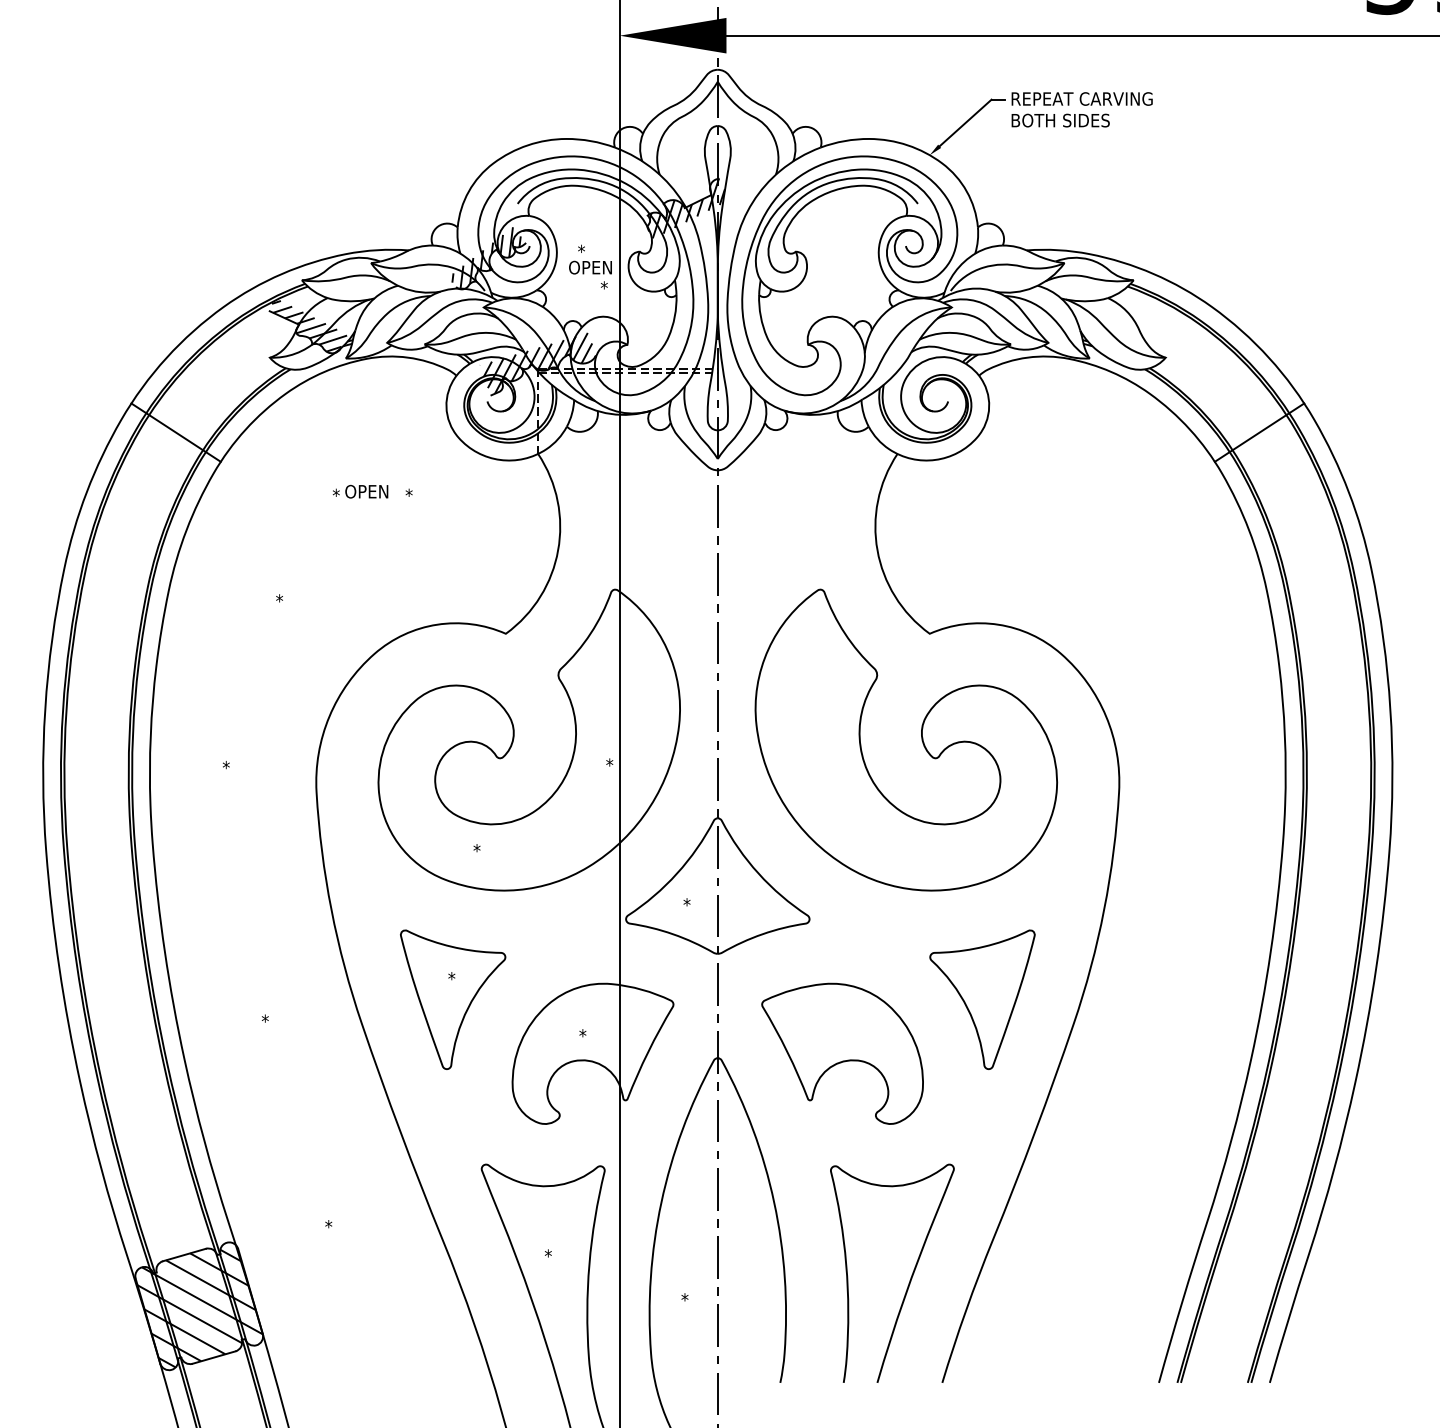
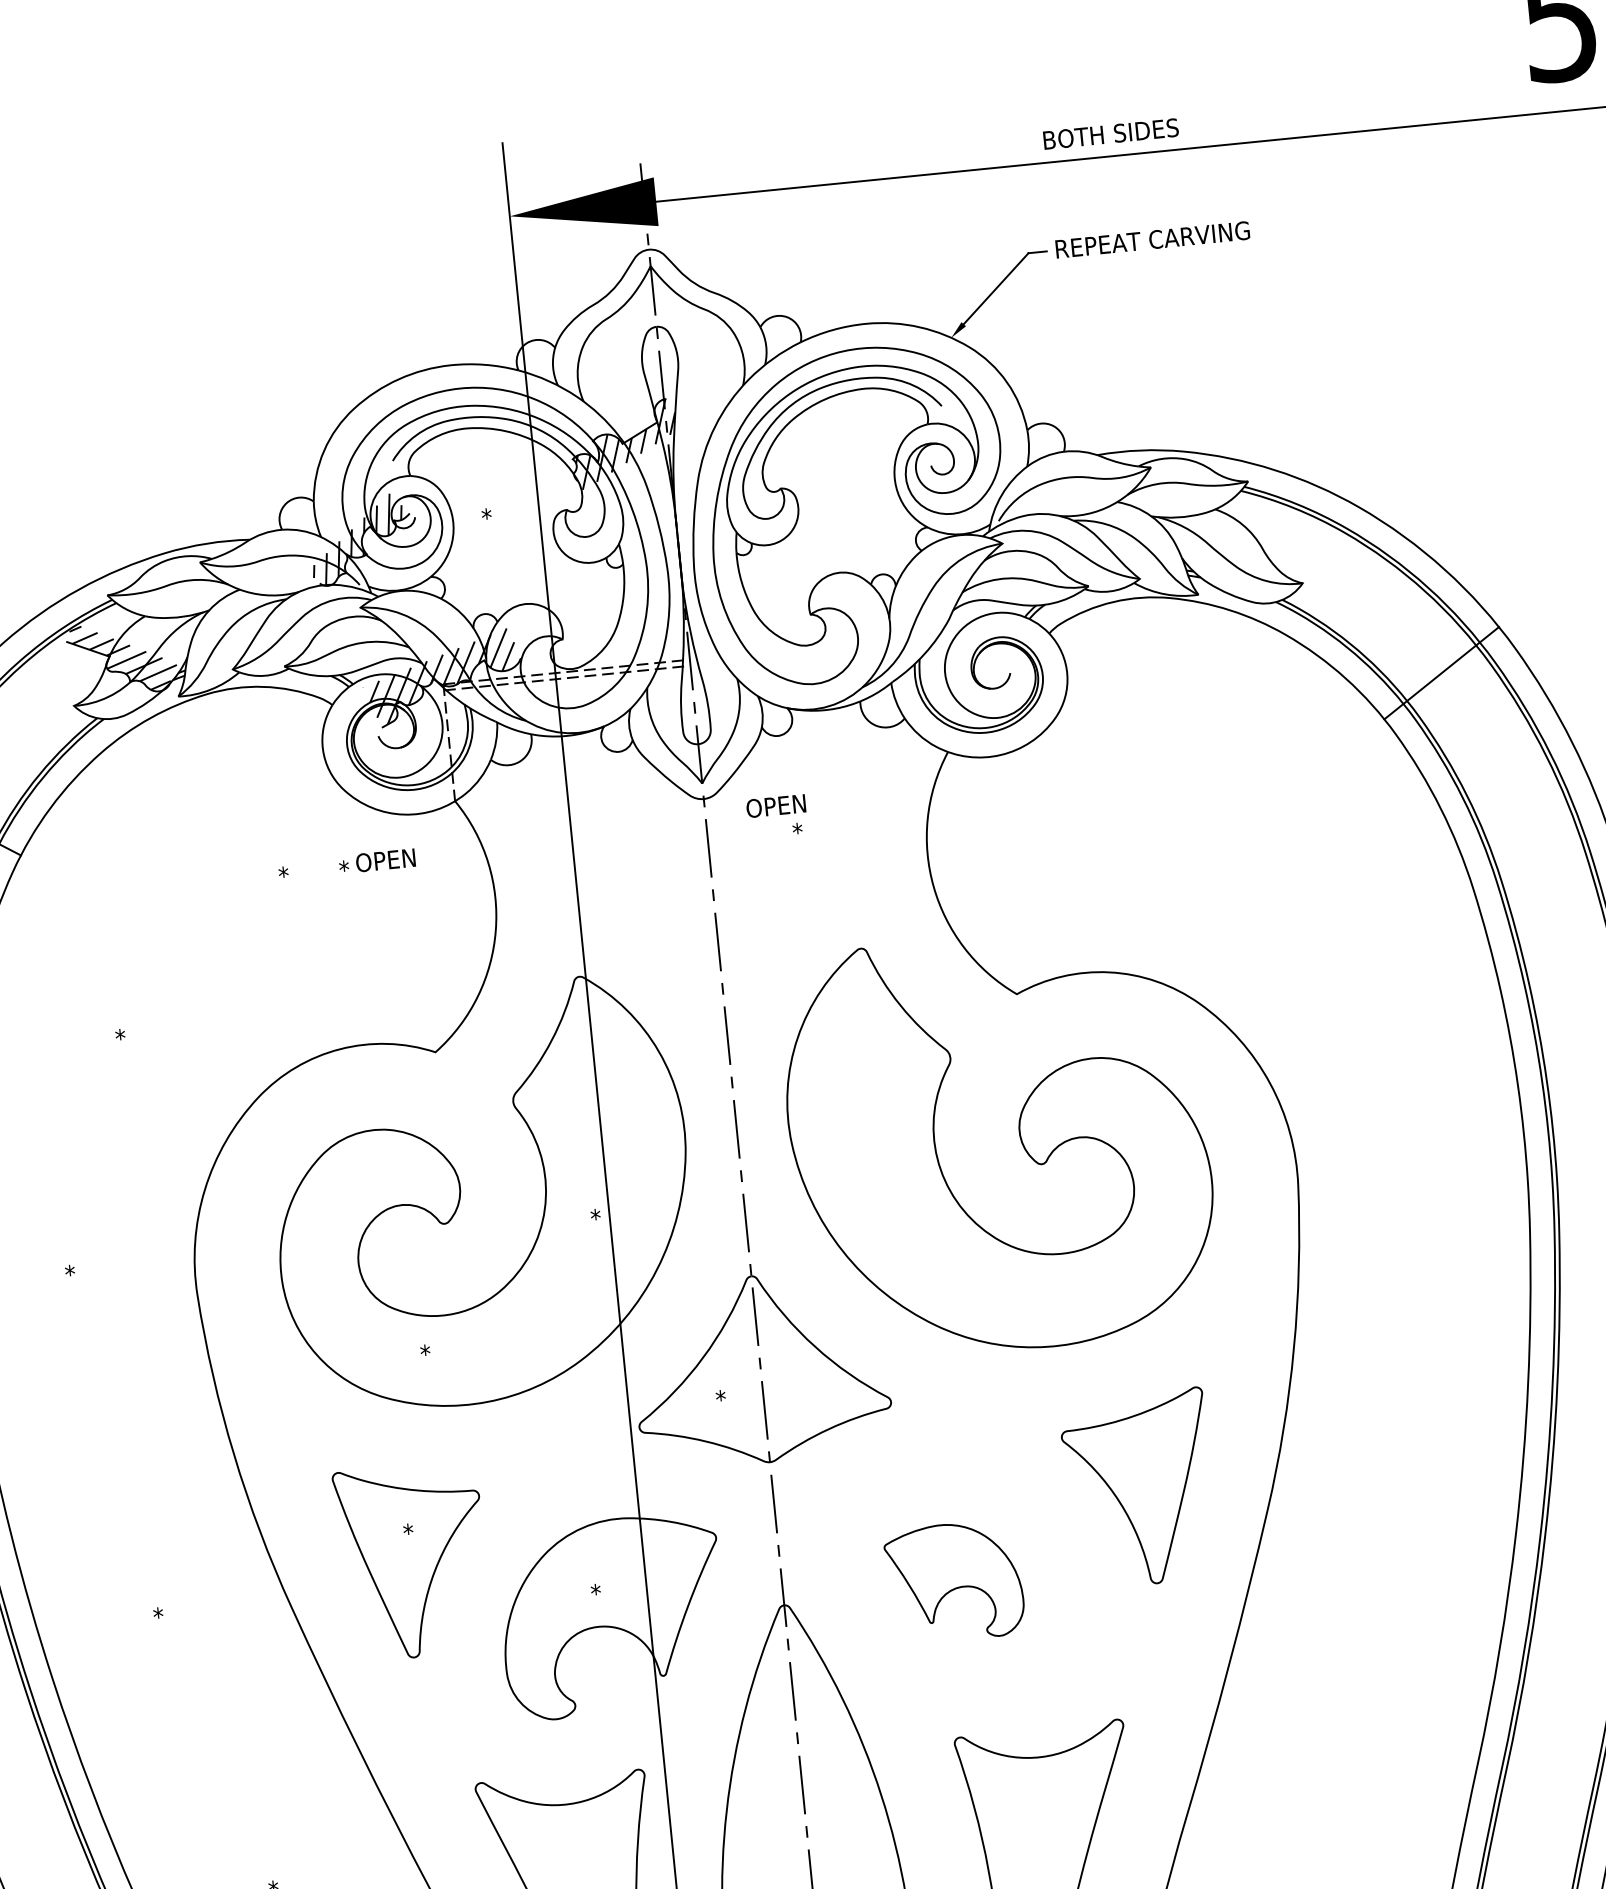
text: (1060, 120) -> (1110, 133), moved
text: (590, 274) -> (777, 815), moved
text: (360, 491) -> (377, 860), moved
part: (842, 1053) -> (954, 1581), size x0.6

